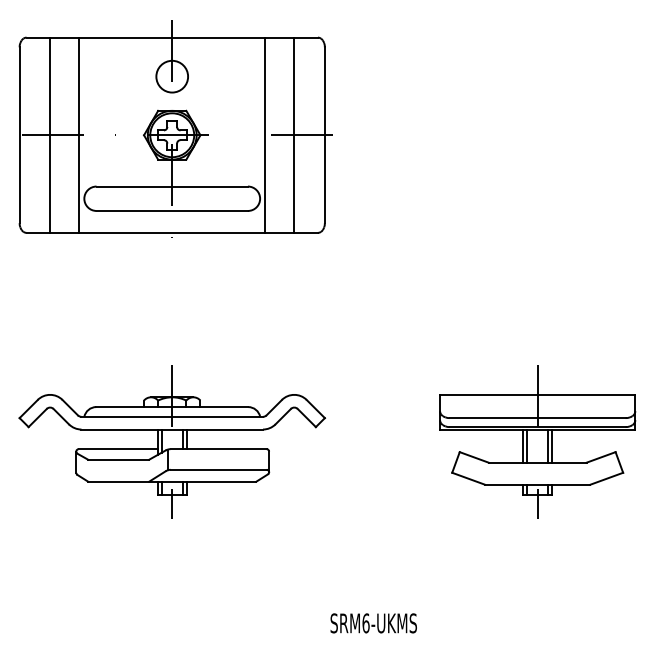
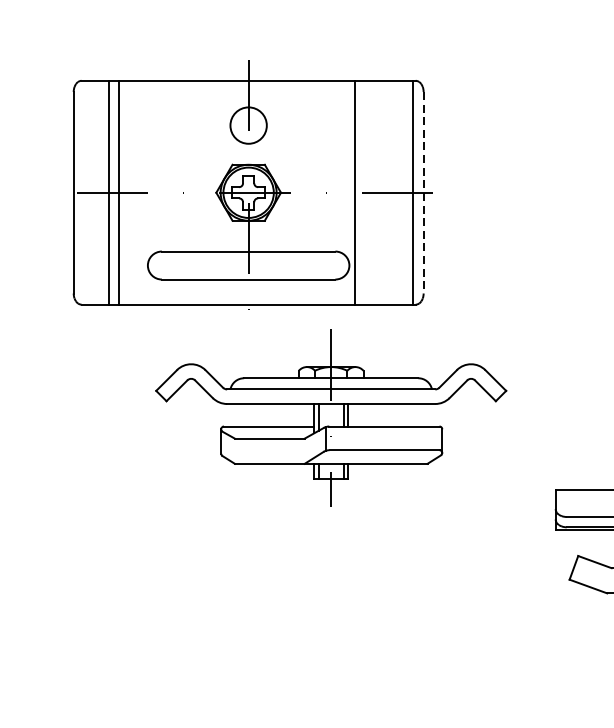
line: (79, 134) -> (119, 191), moved
line: (294, 134) -> (412, 191), moved
line: (324, 135) -> (423, 193), solid -> dashed
part: (171, 441) -> (330, 417), moved

